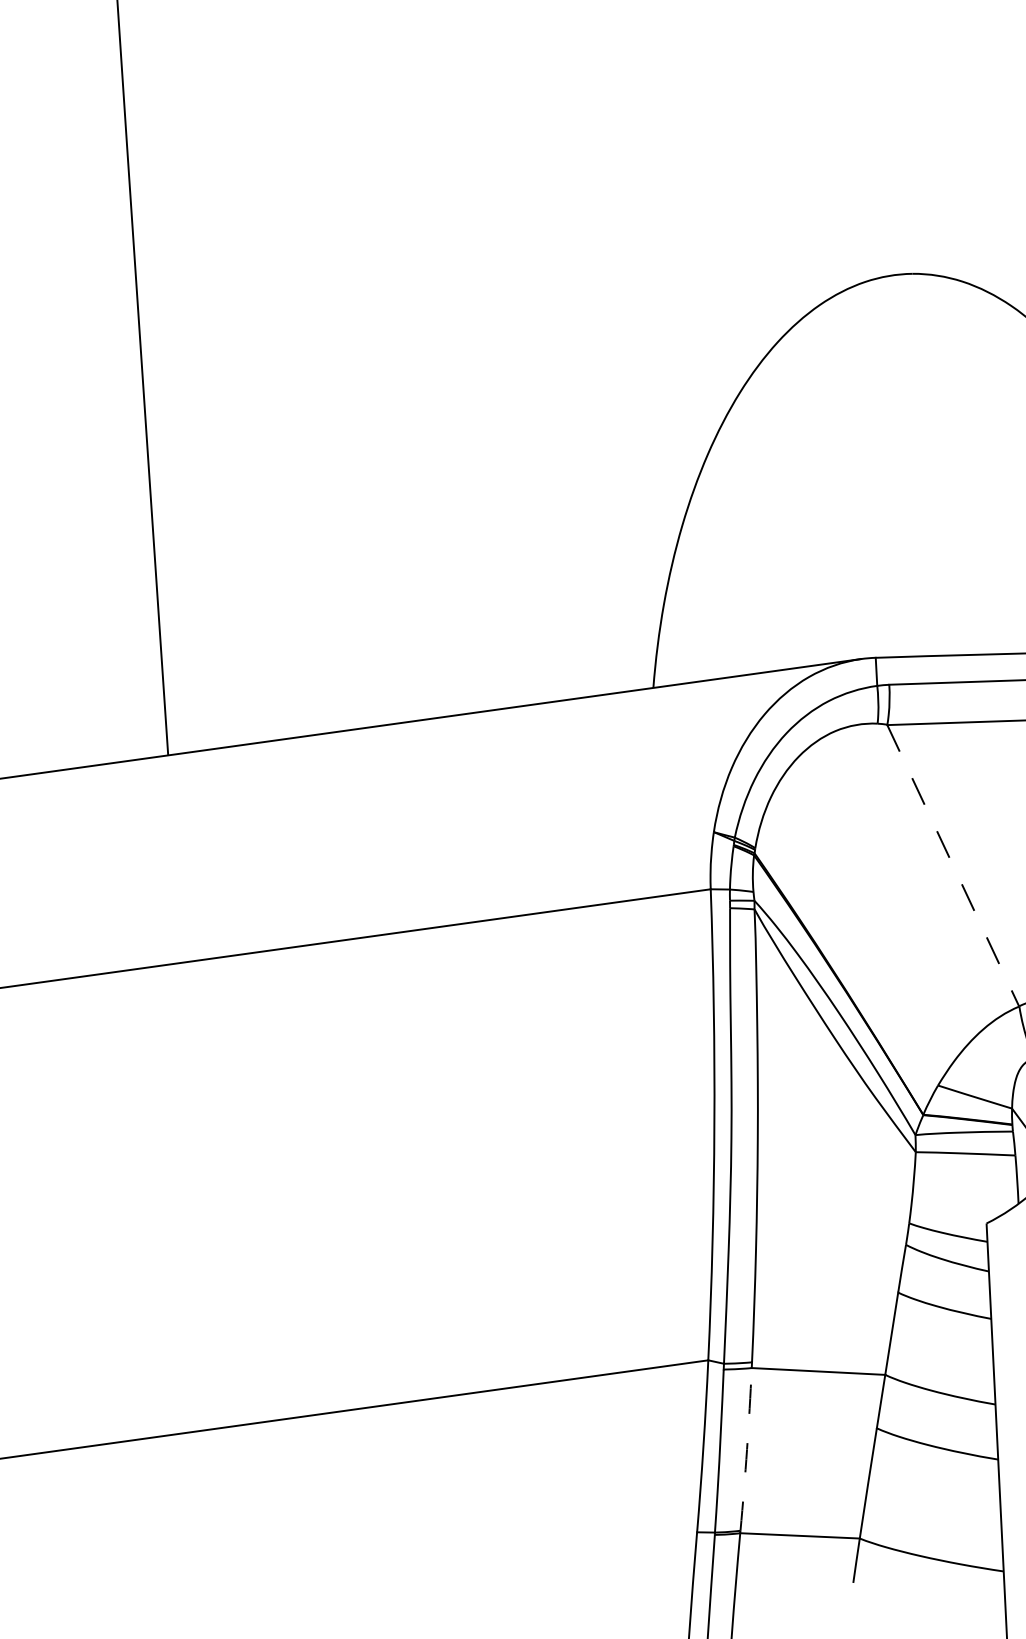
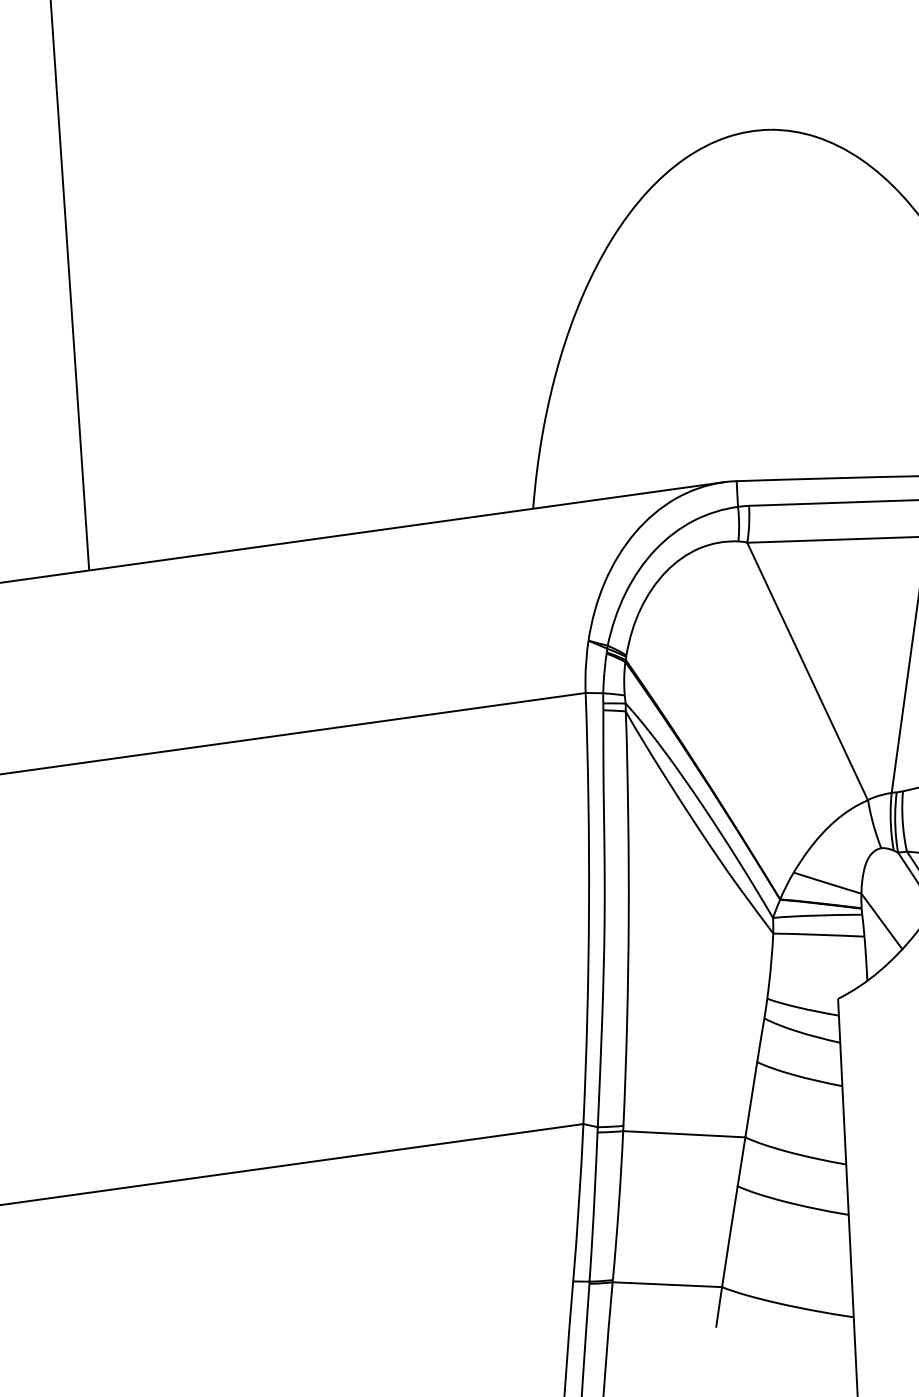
line: (953, 866) -> (807, 672), dashed -> solid
arc: (747, 1449) -> (619, 1205), dashed -> solid

